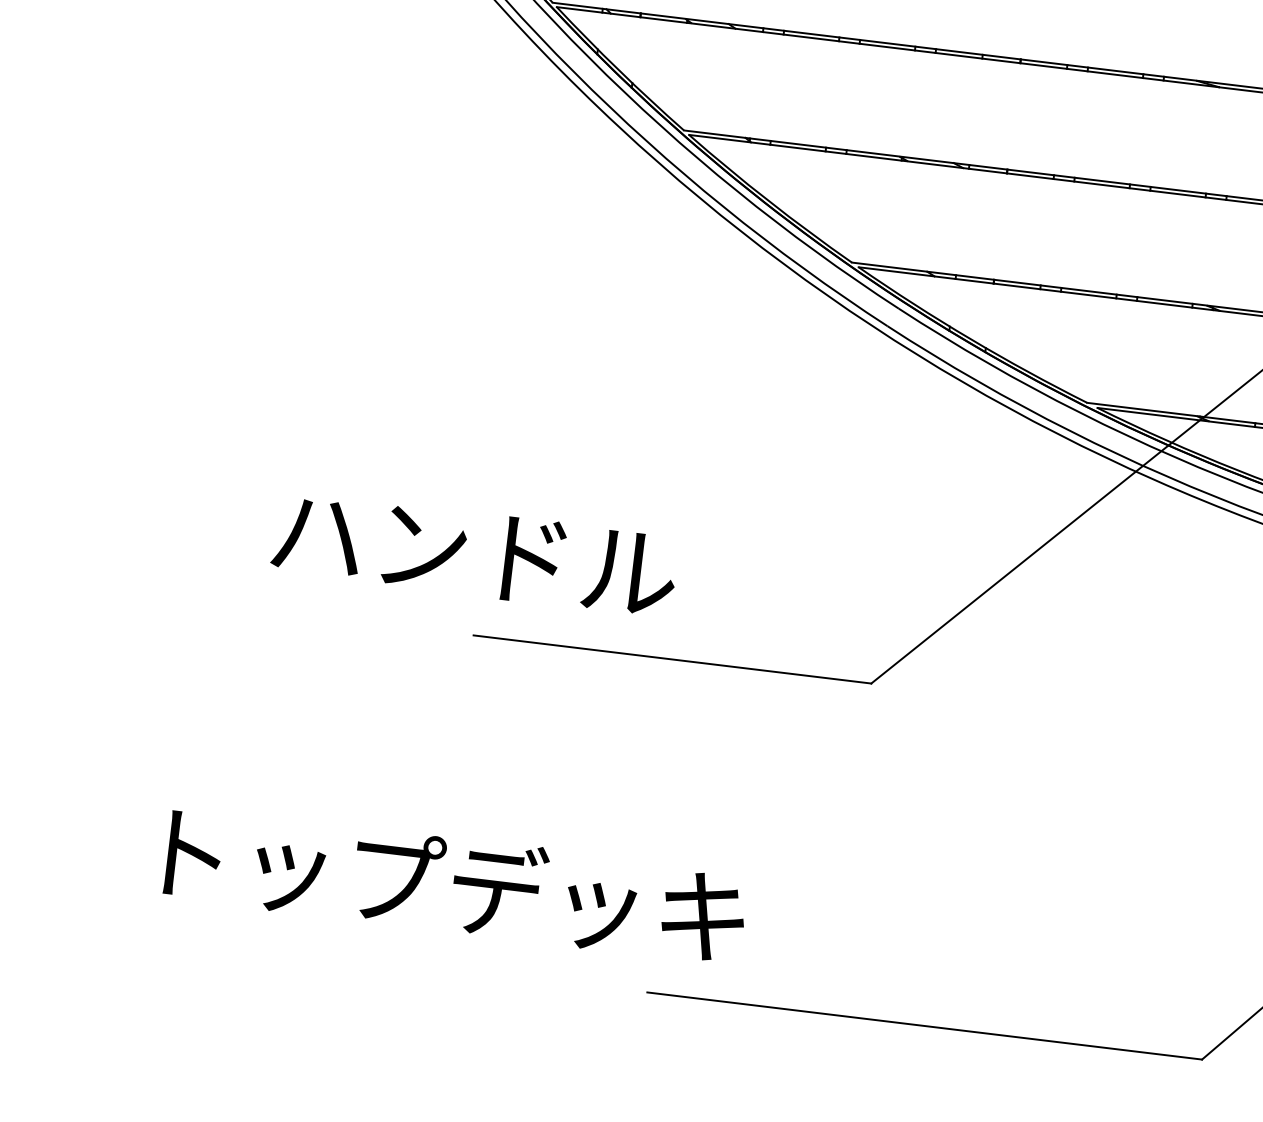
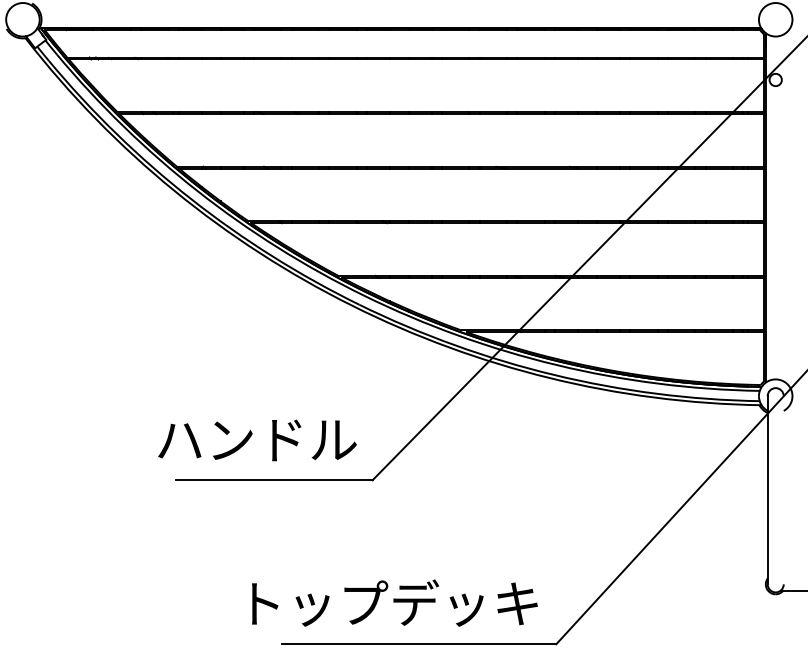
text: (474, 554) -> (257, 440), moved
text: (455, 883) -> (394, 602), moved

